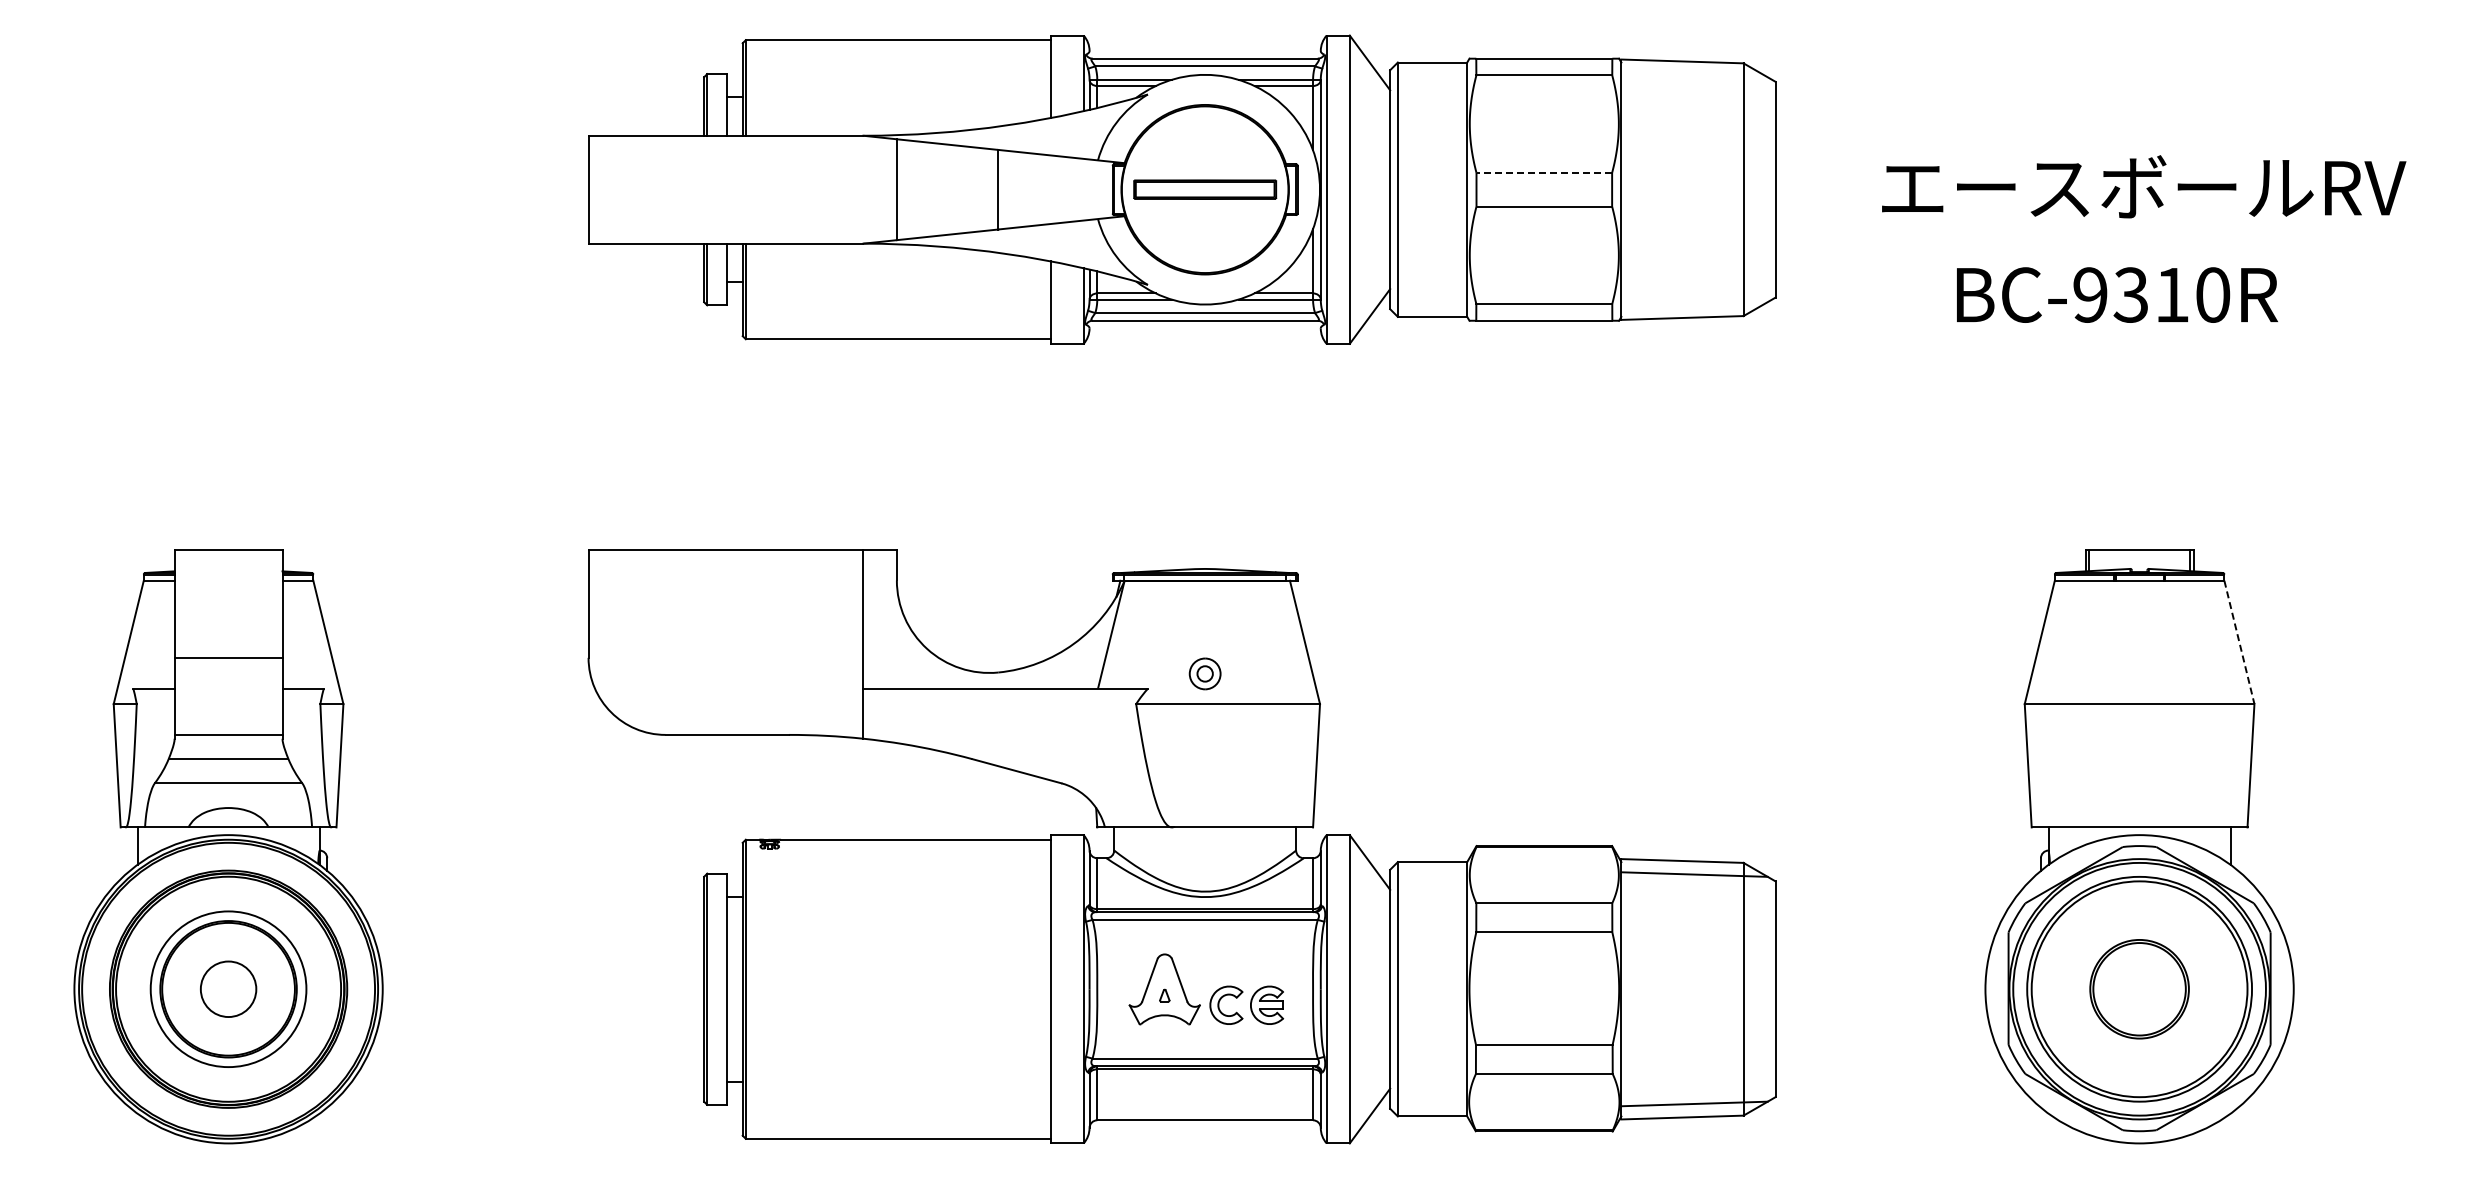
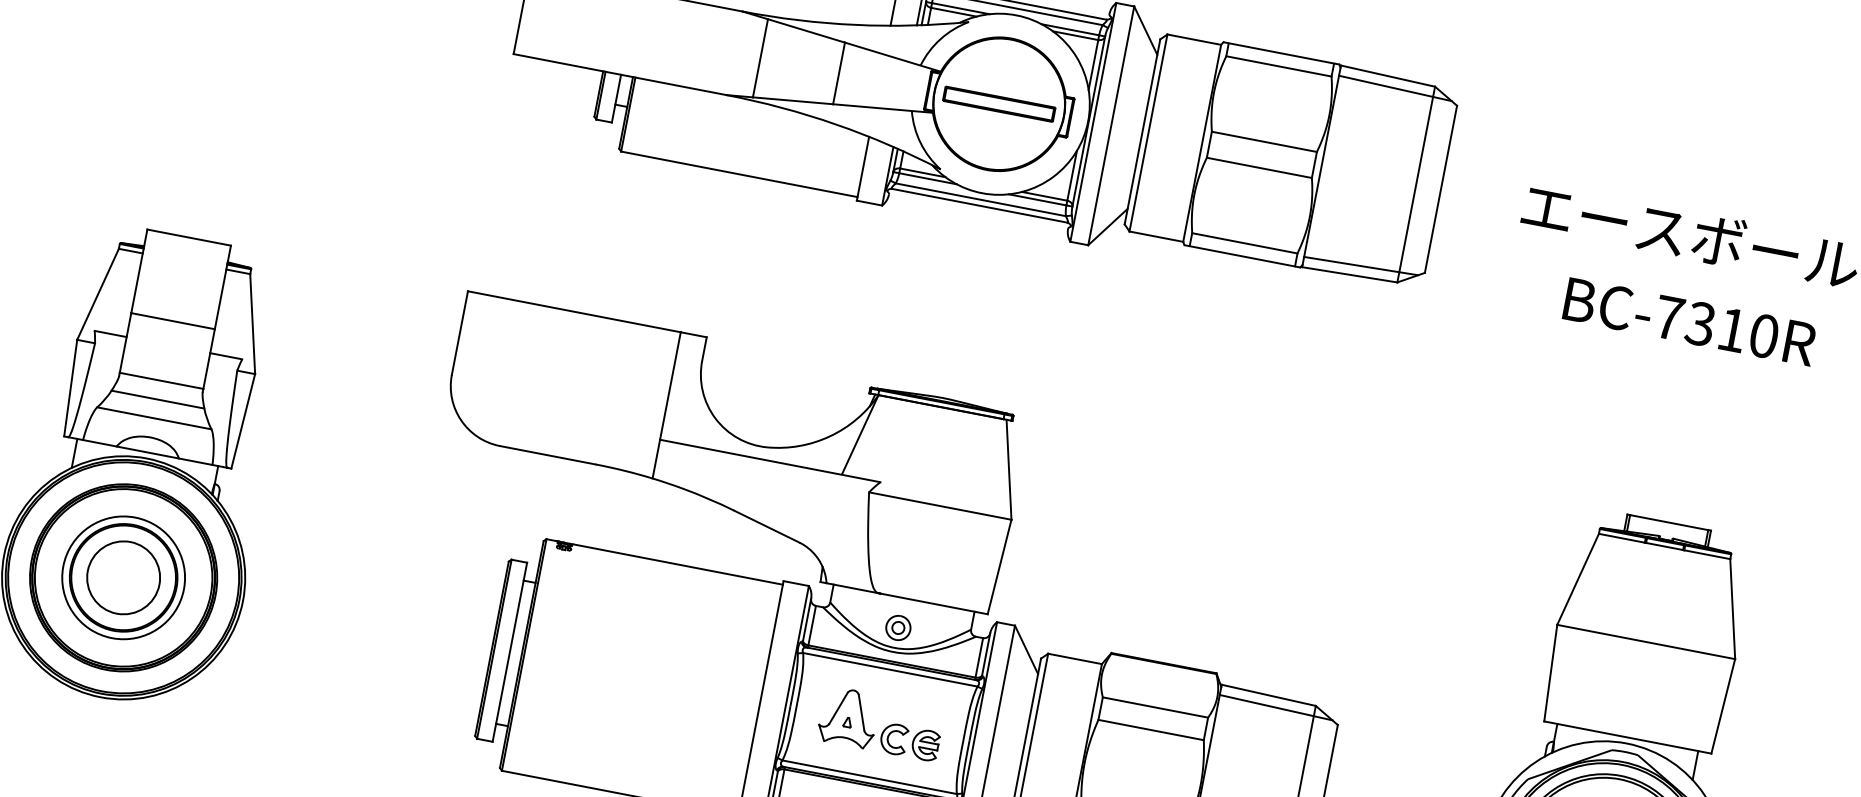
line: (1694, 74) -> (1395, 88), added
line: (1544, 172) -> (1264, 141), dashed -> solid
text: (2090, 294) -> (1669, 317), BC-9310R -> BC-7310R
line: (1694, 304) -> (1361, 266), added
line: (2239, 642) -> (1732, 609), dashed -> solid
part: (1204, 673) -> (897, 627), moved
circle: (228, 989) -> (123, 578), size x1.67

